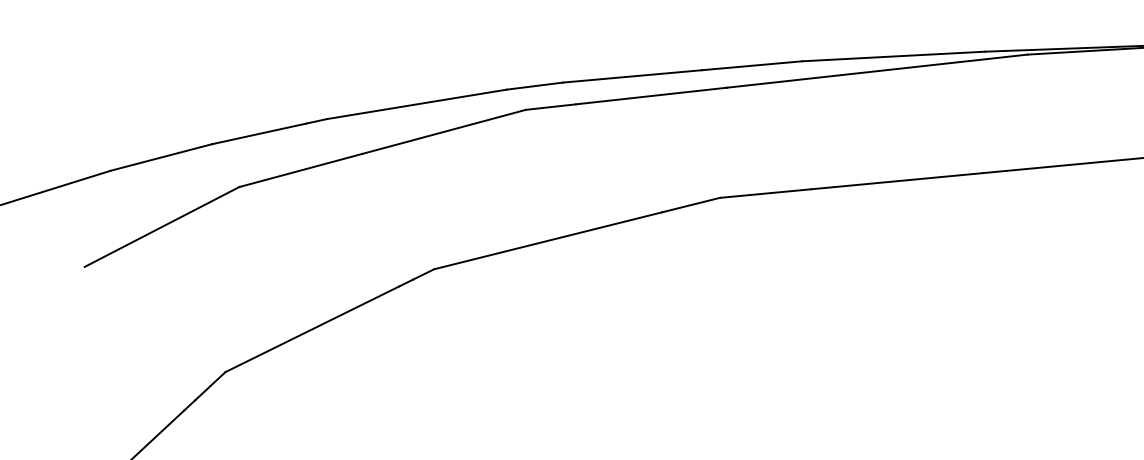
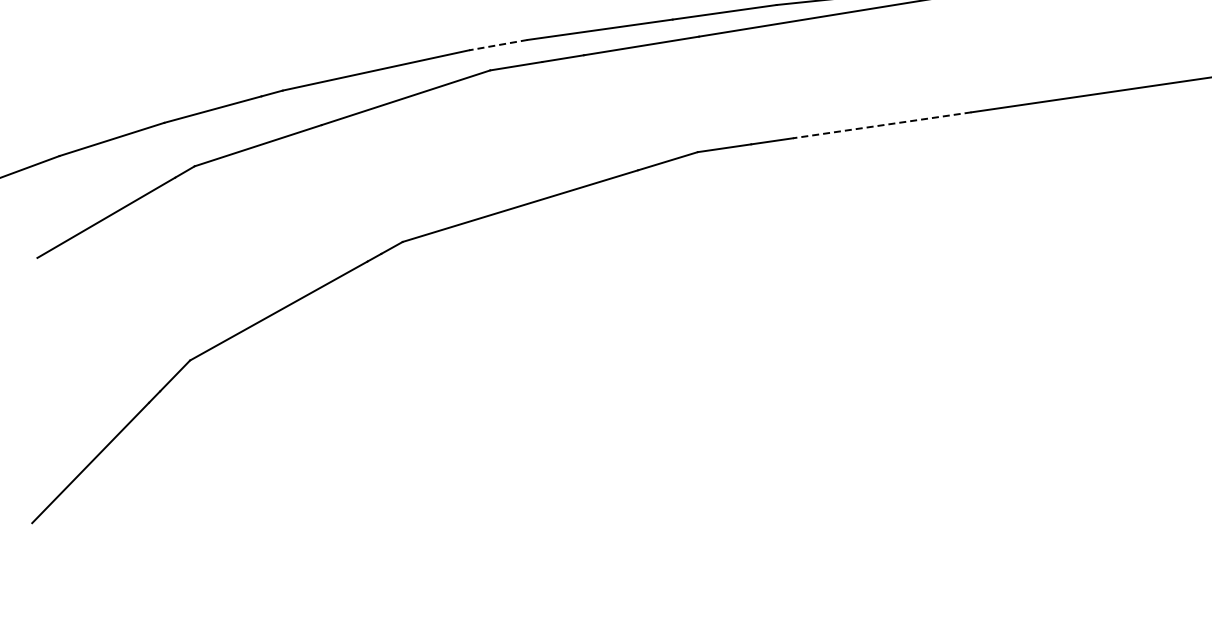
line: (534, 86) -> (498, 45), solid -> dashed
line: (896, 181) -> (881, 125), solid -> dashed

